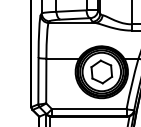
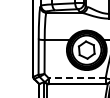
line: (88, 109) -> (76, 78), solid -> dashed

